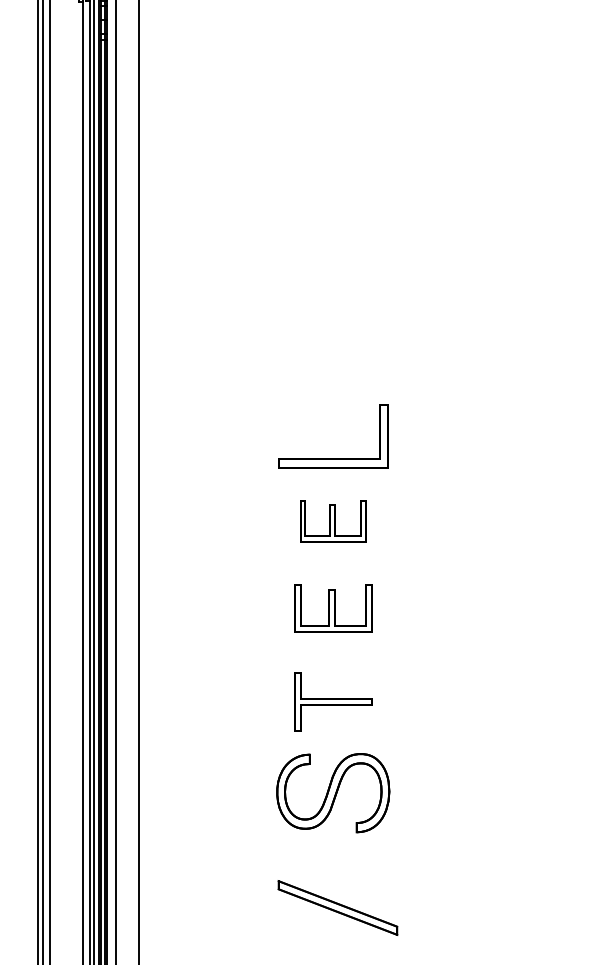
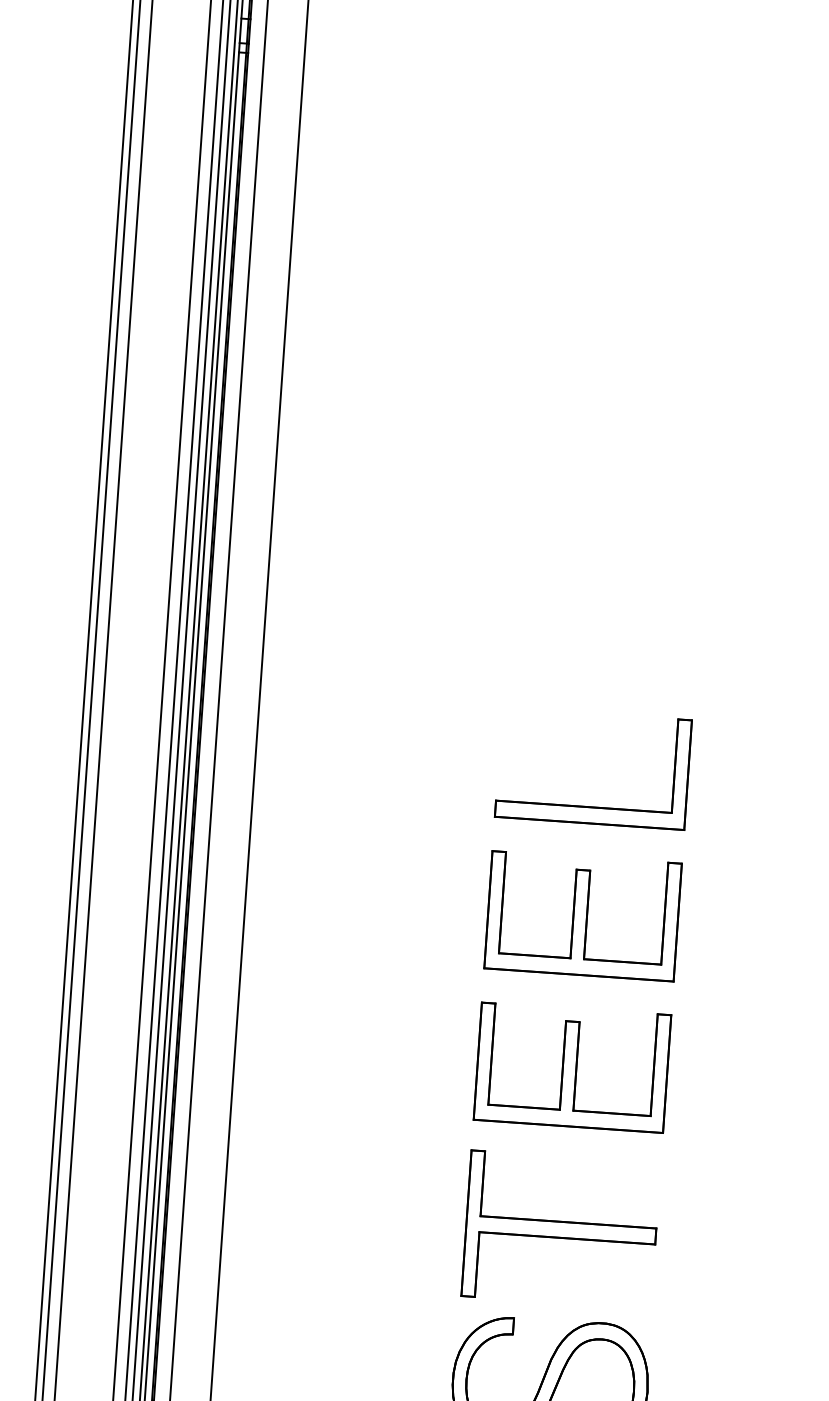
part: (333, 520) -> (583, 914), size x1.67
part: (333, 608) -> (572, 1067), size x1.43
part: (333, 701) -> (561, 1228), size x1.43

